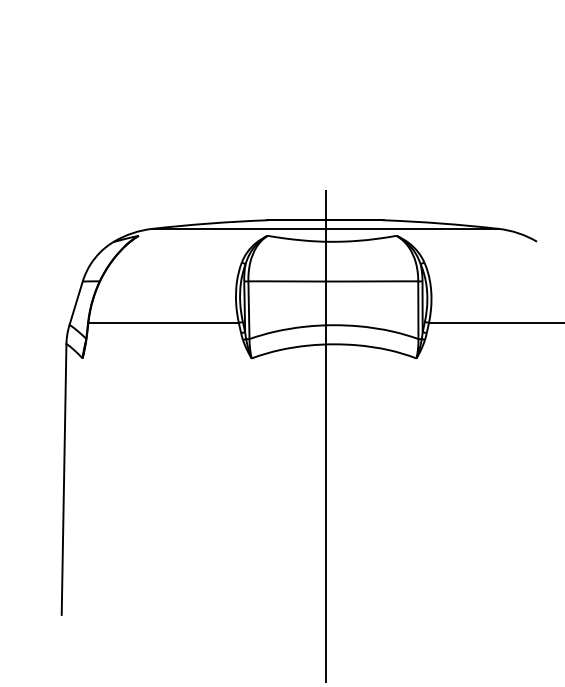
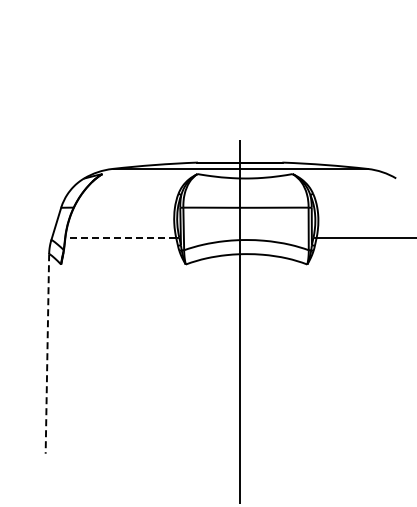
line: (163, 323) -> (120, 238), solid -> dashed
line: (64, 479) -> (47, 353), solid -> dashed

